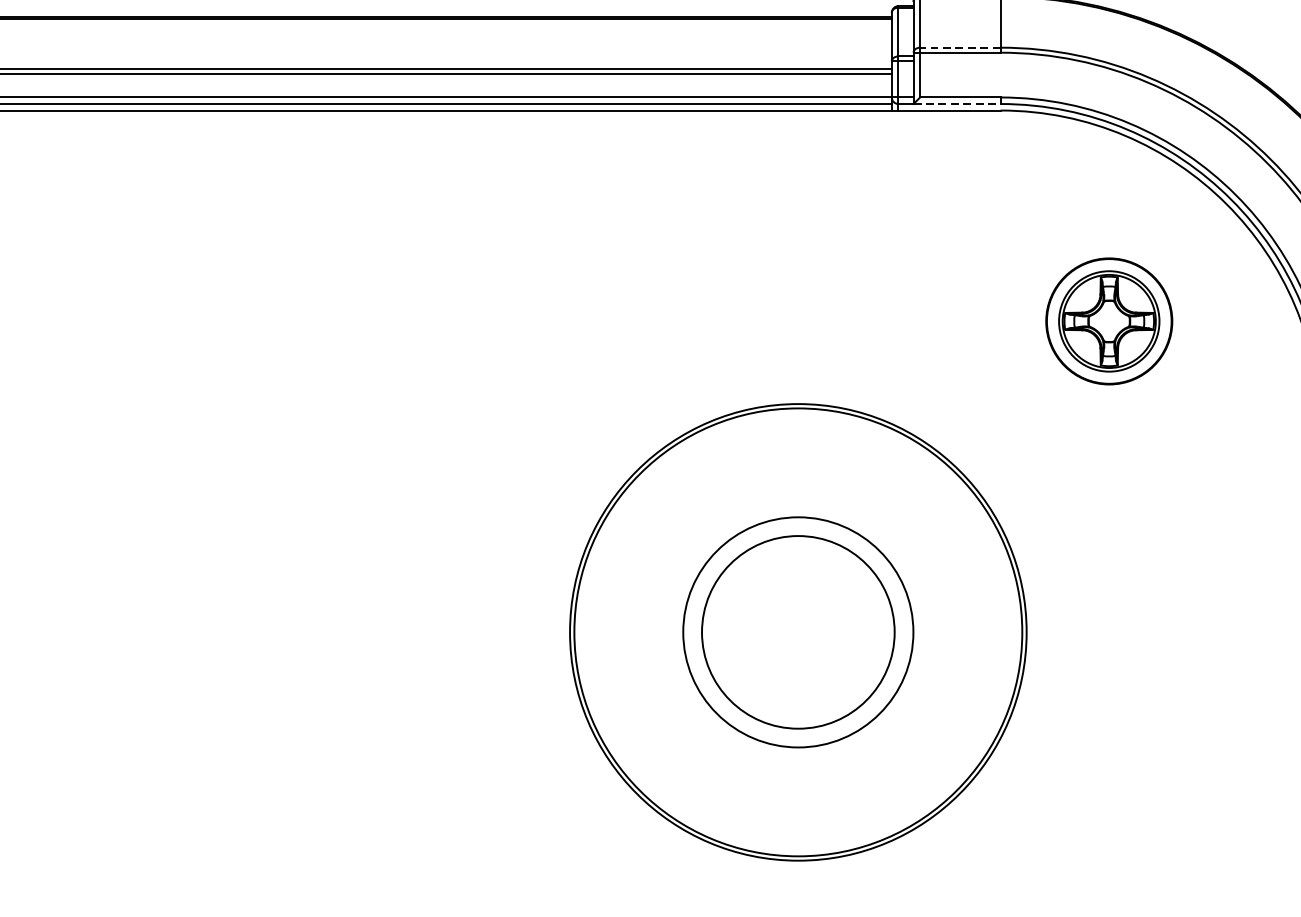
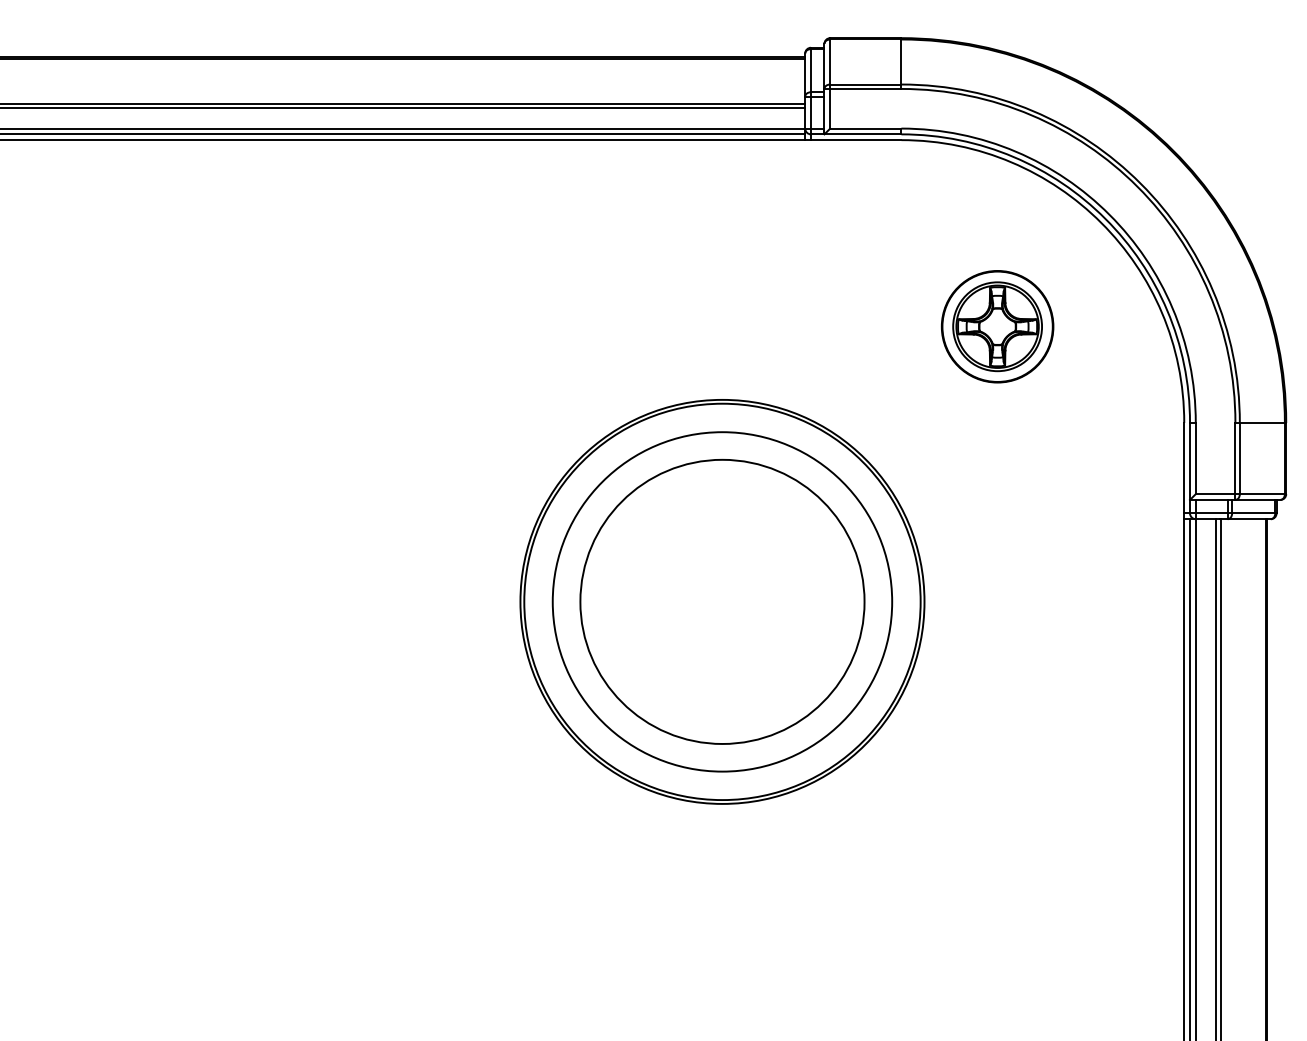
line: (959, 47) -> (865, 84), dashed -> solid
line: (957, 104) -> (863, 134), dashed -> solid
circle: (798, 631) -> (722, 601), size x1.67
circle: (798, 631) -> (722, 601), size x1.67

